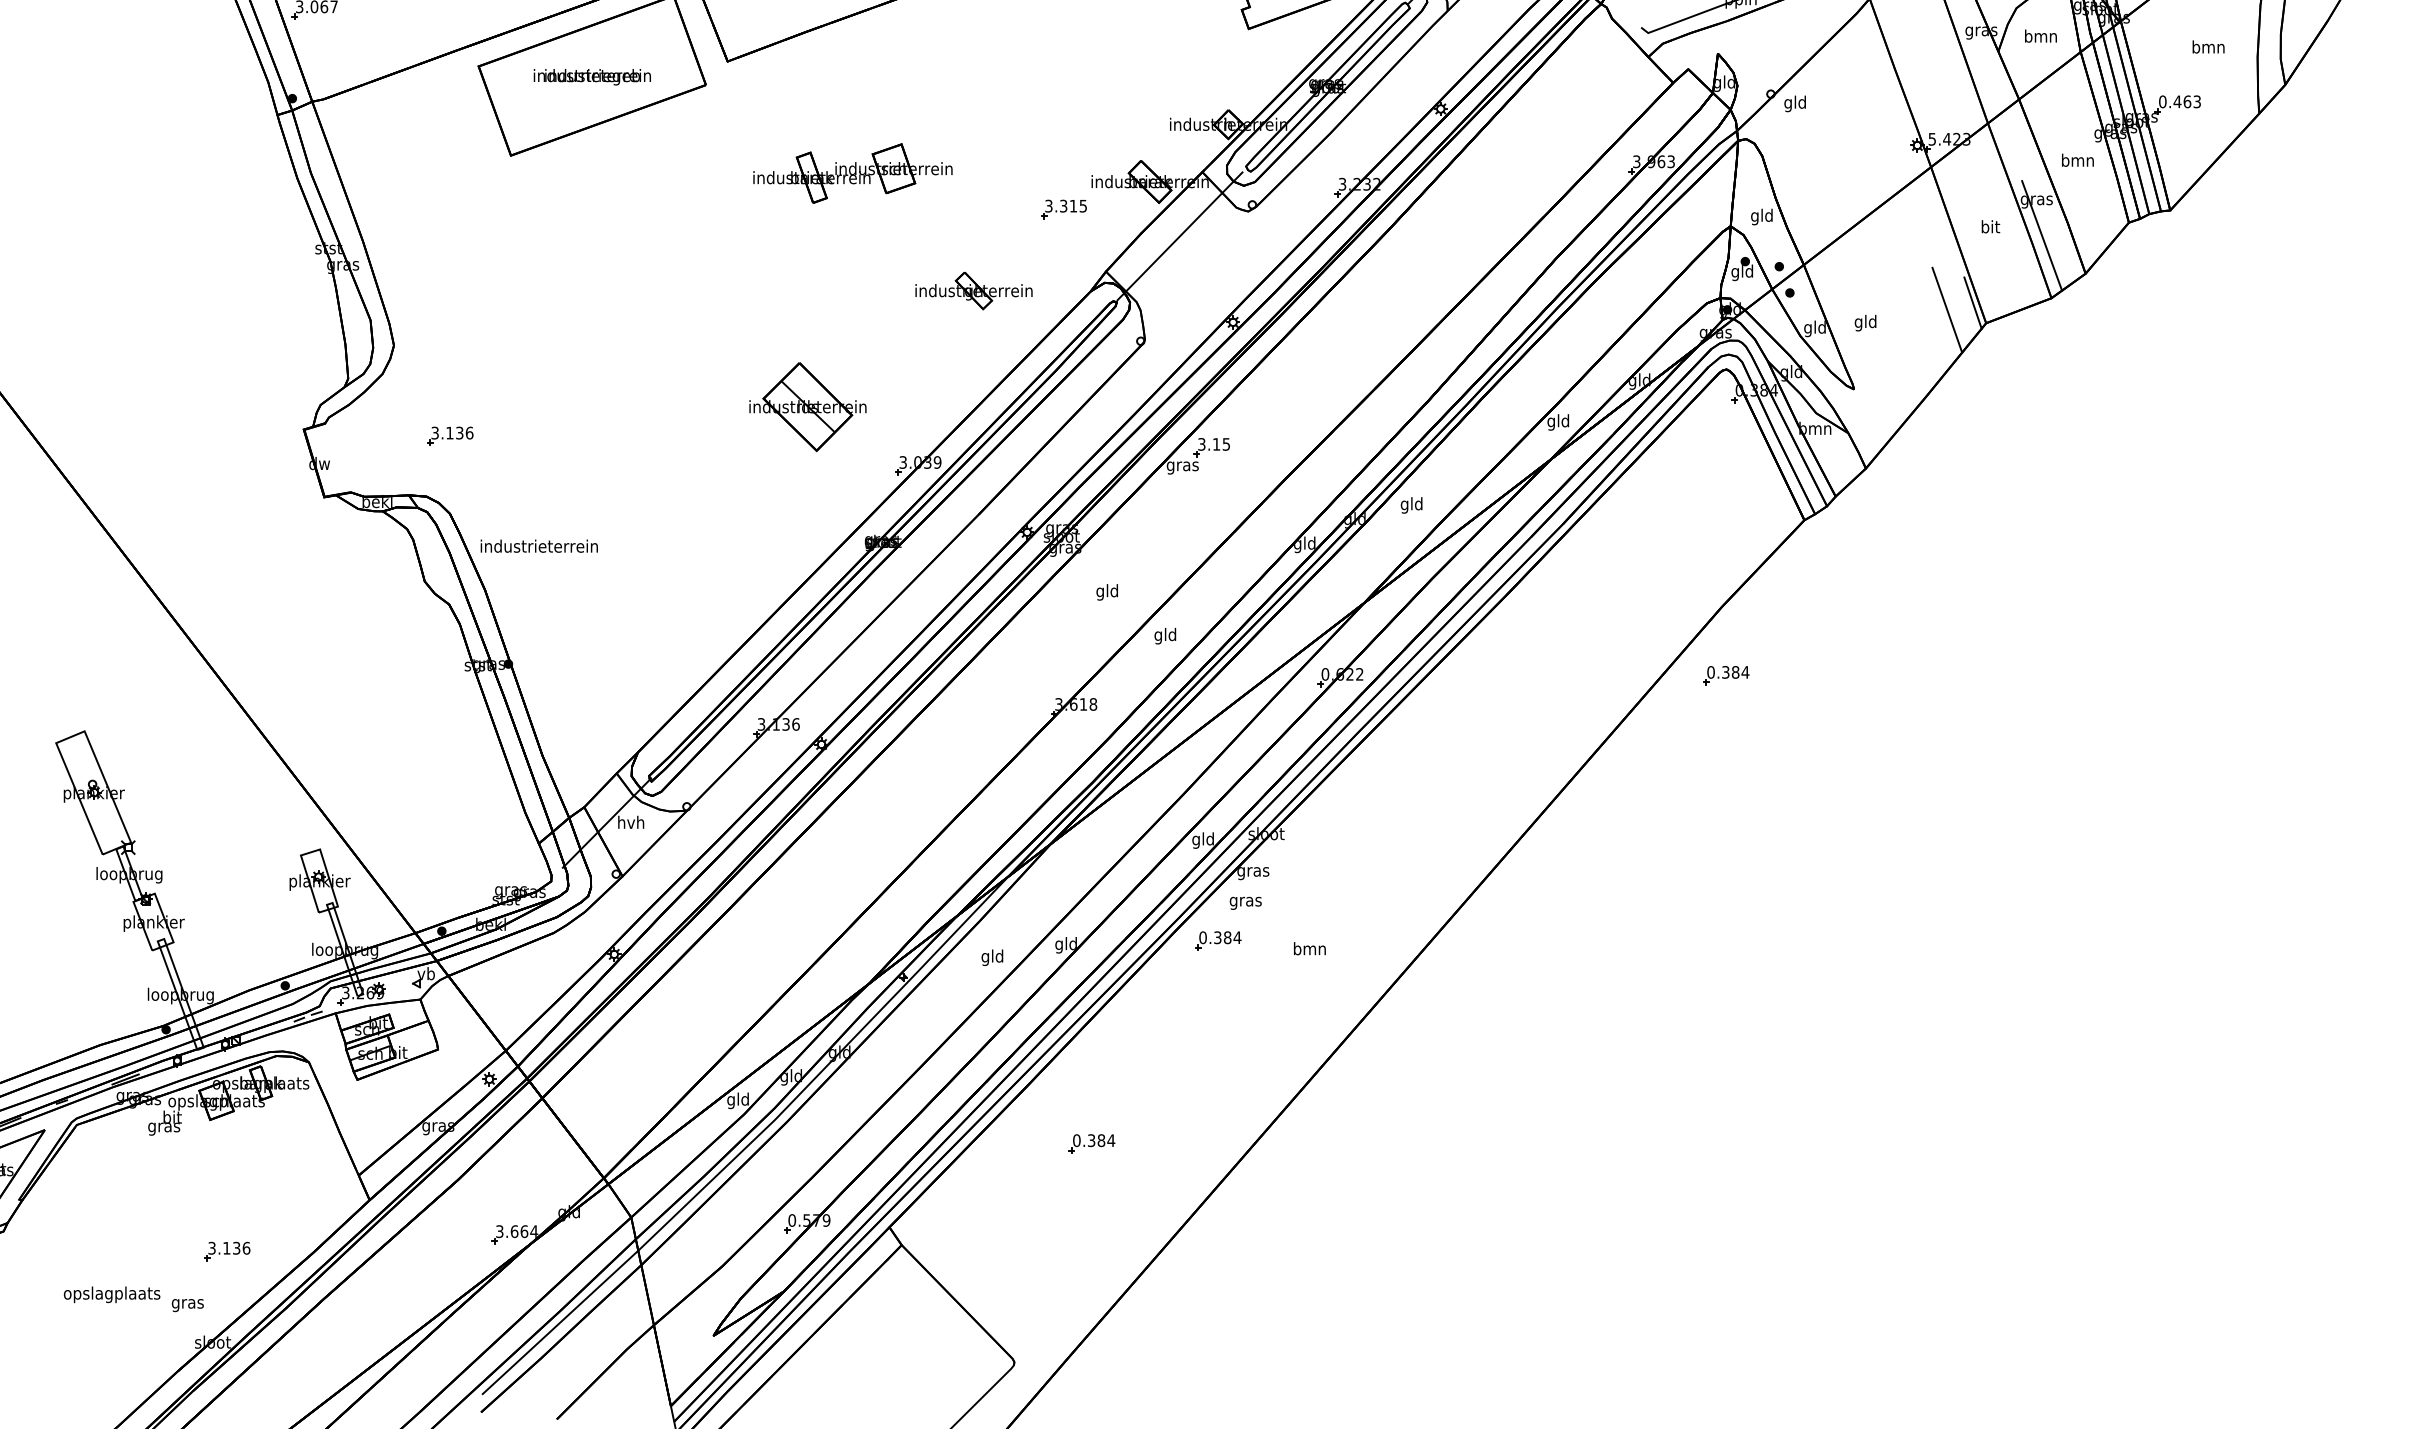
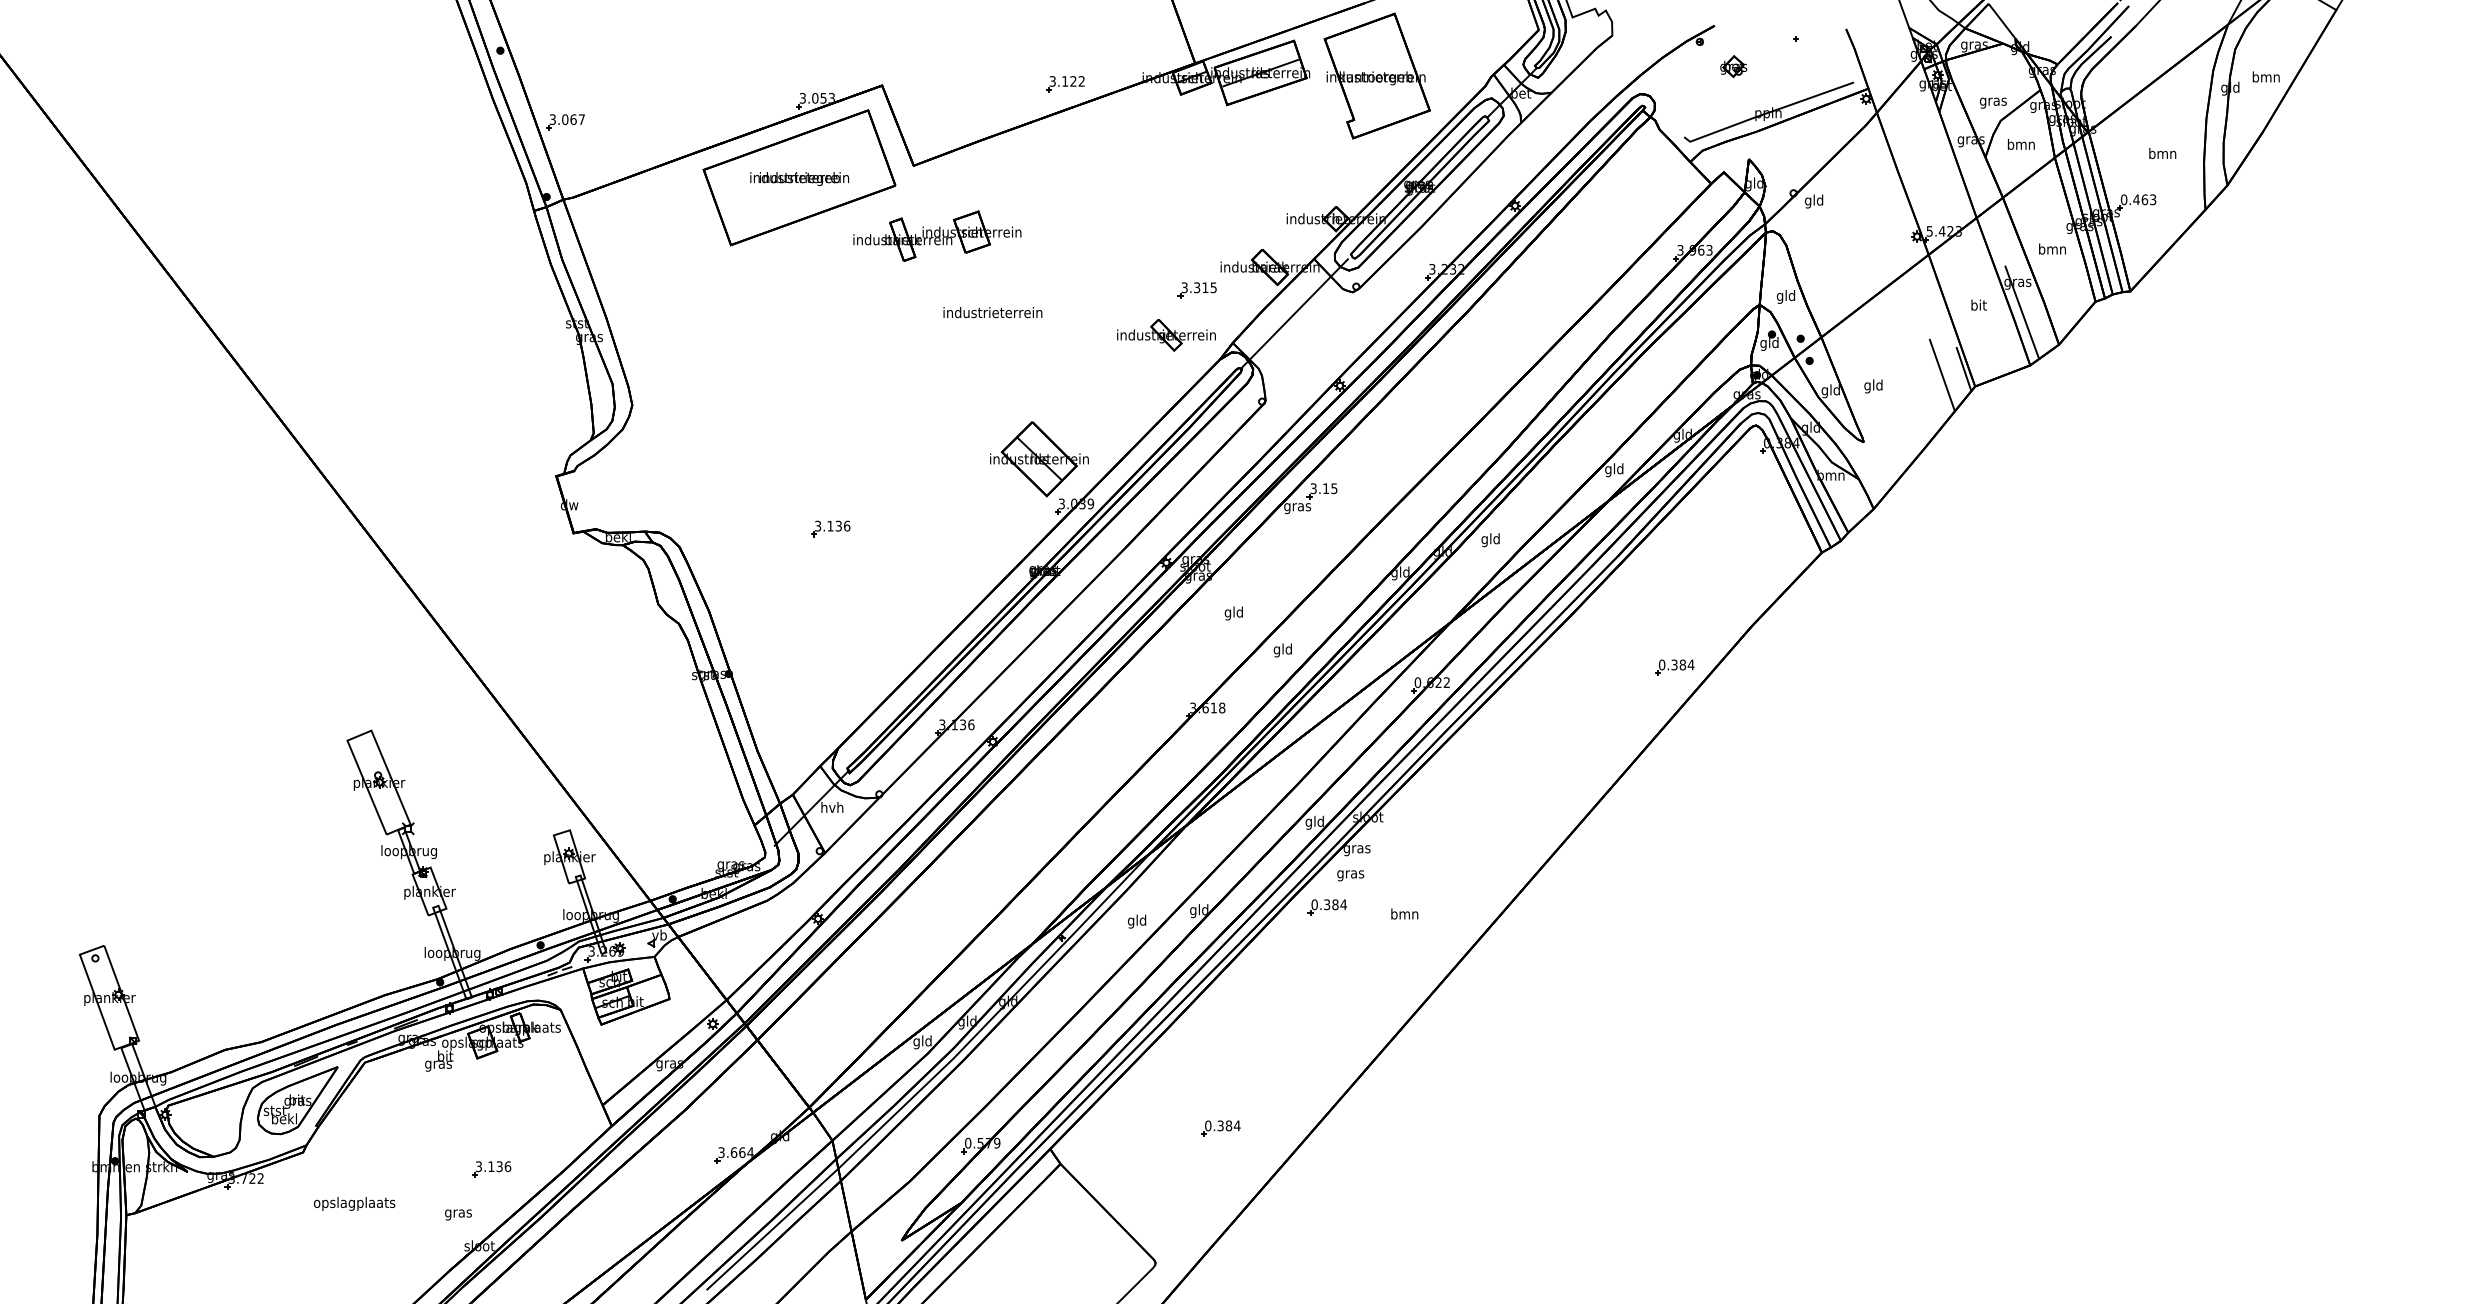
part: (853, 172) -> (937, 235), moved
part: (973, 291) -> (1166, 335), moved
part: (807, 407) -> (1039, 459), moved
part: (449, 435) -> (830, 528), moved
text: (538, 546) -> (992, 312), moved
part: (1725, 675) -> (1674, 667), moved
part: (1091, 1143) -> (1220, 1128), moved
text: (111, 1294) -> (354, 1203), moved

